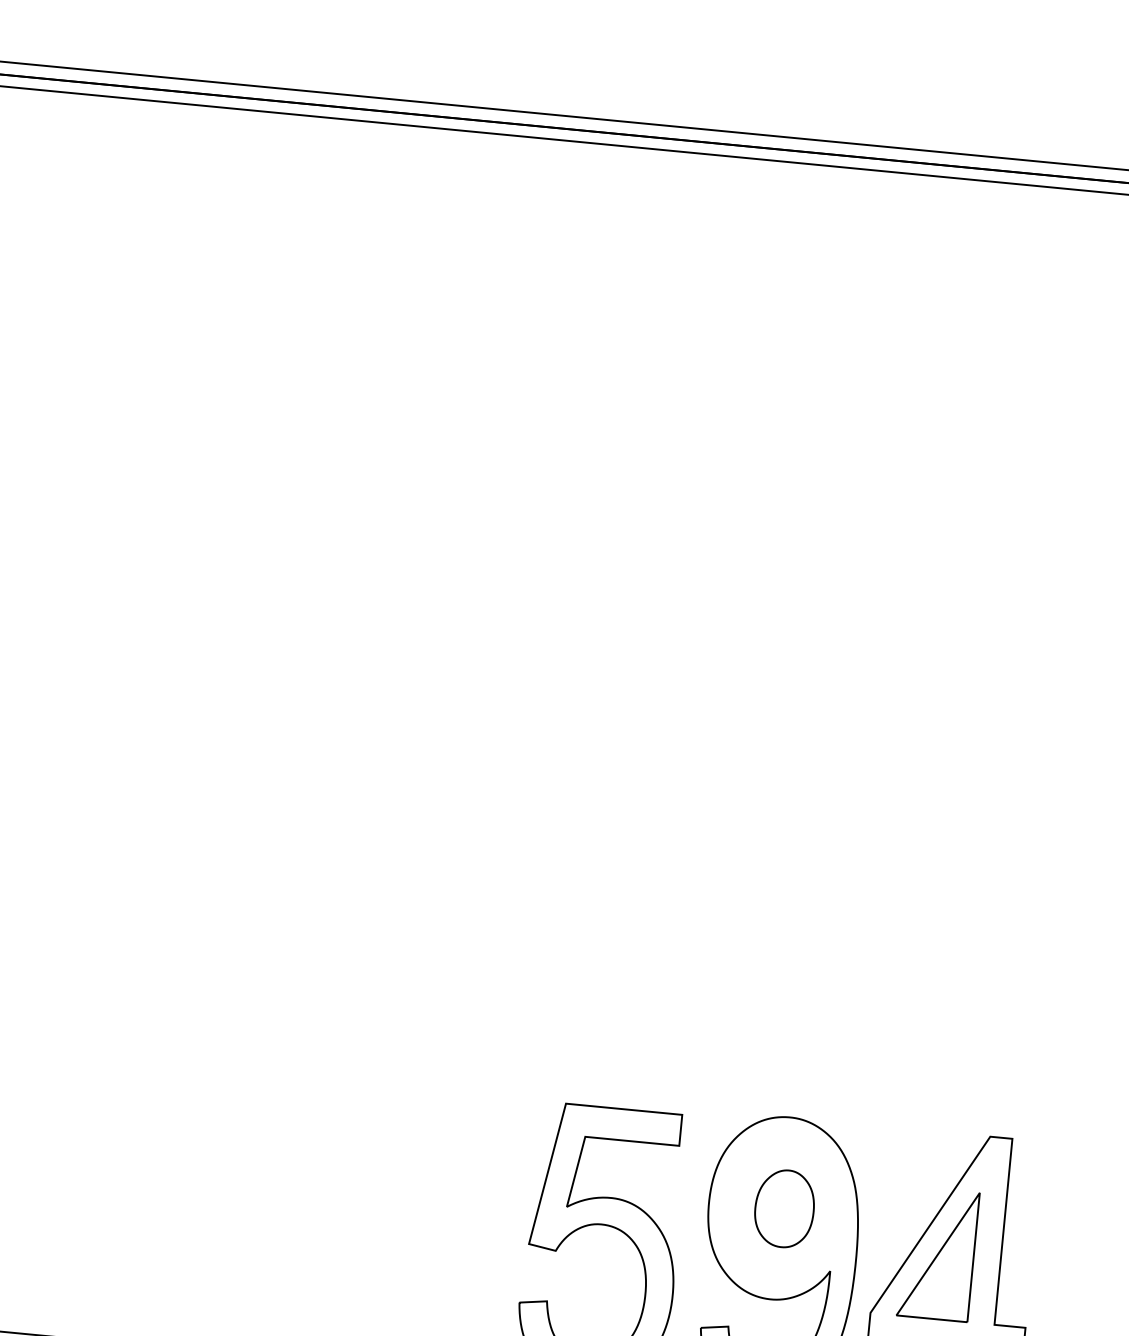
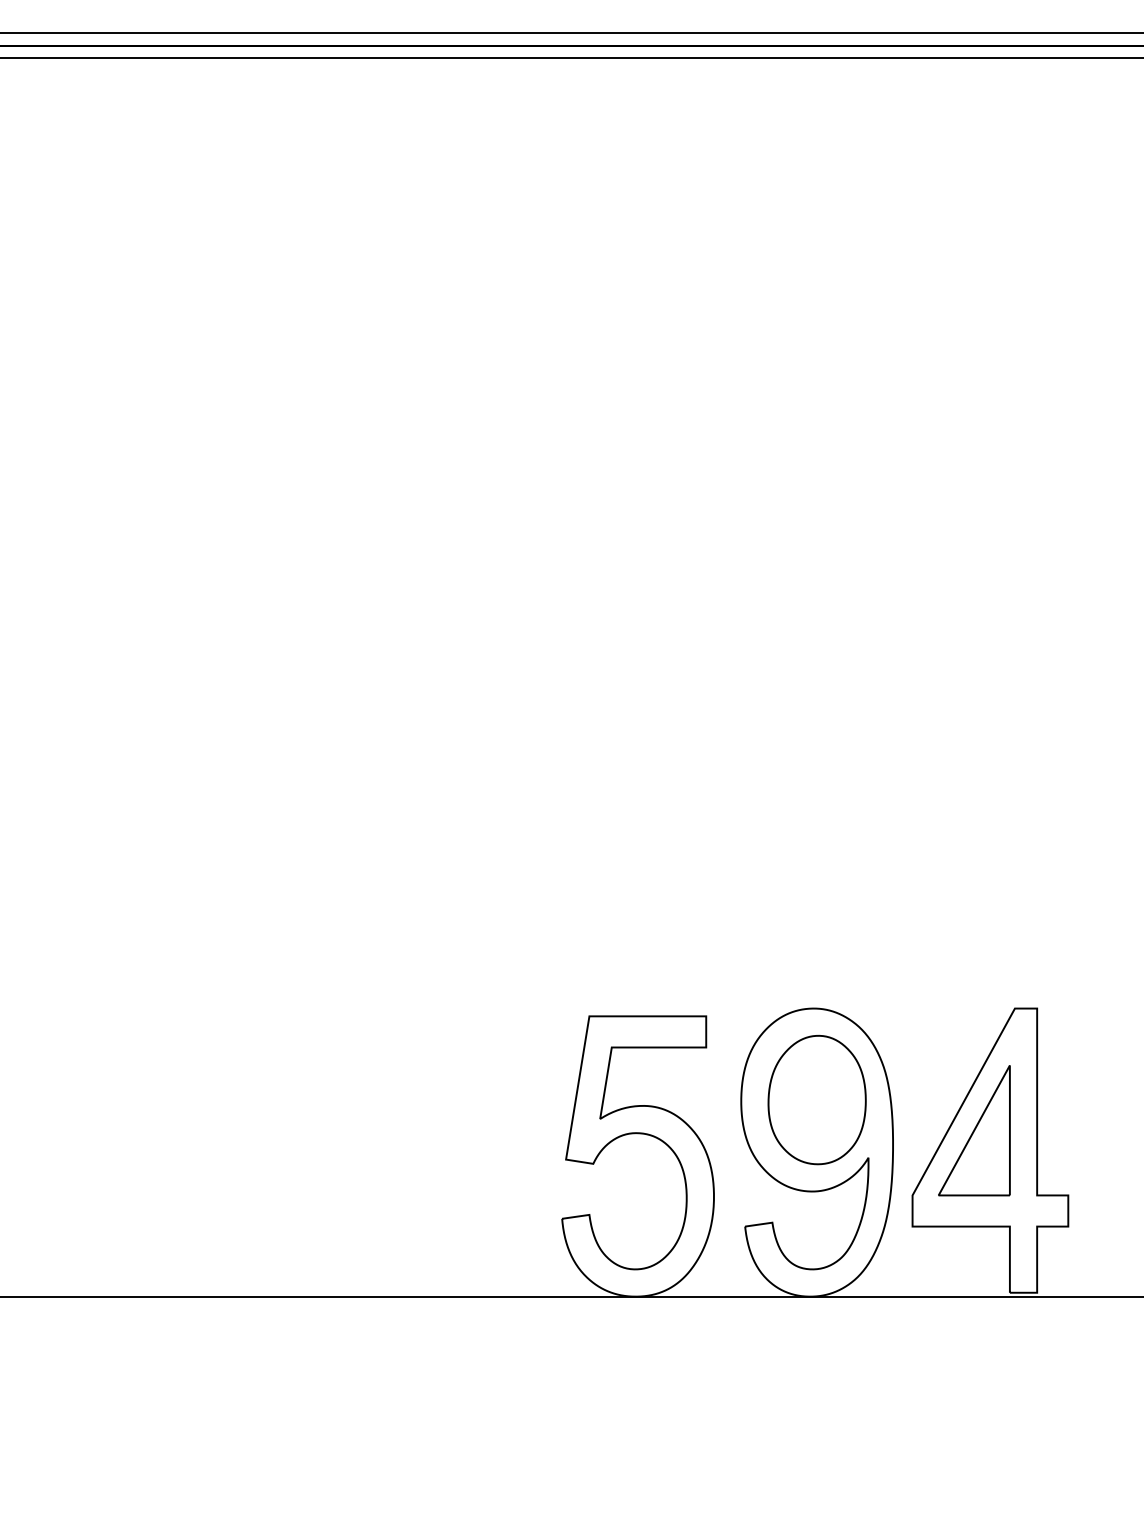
part: (784, 1208) -> (816, 1099), size x1.67

